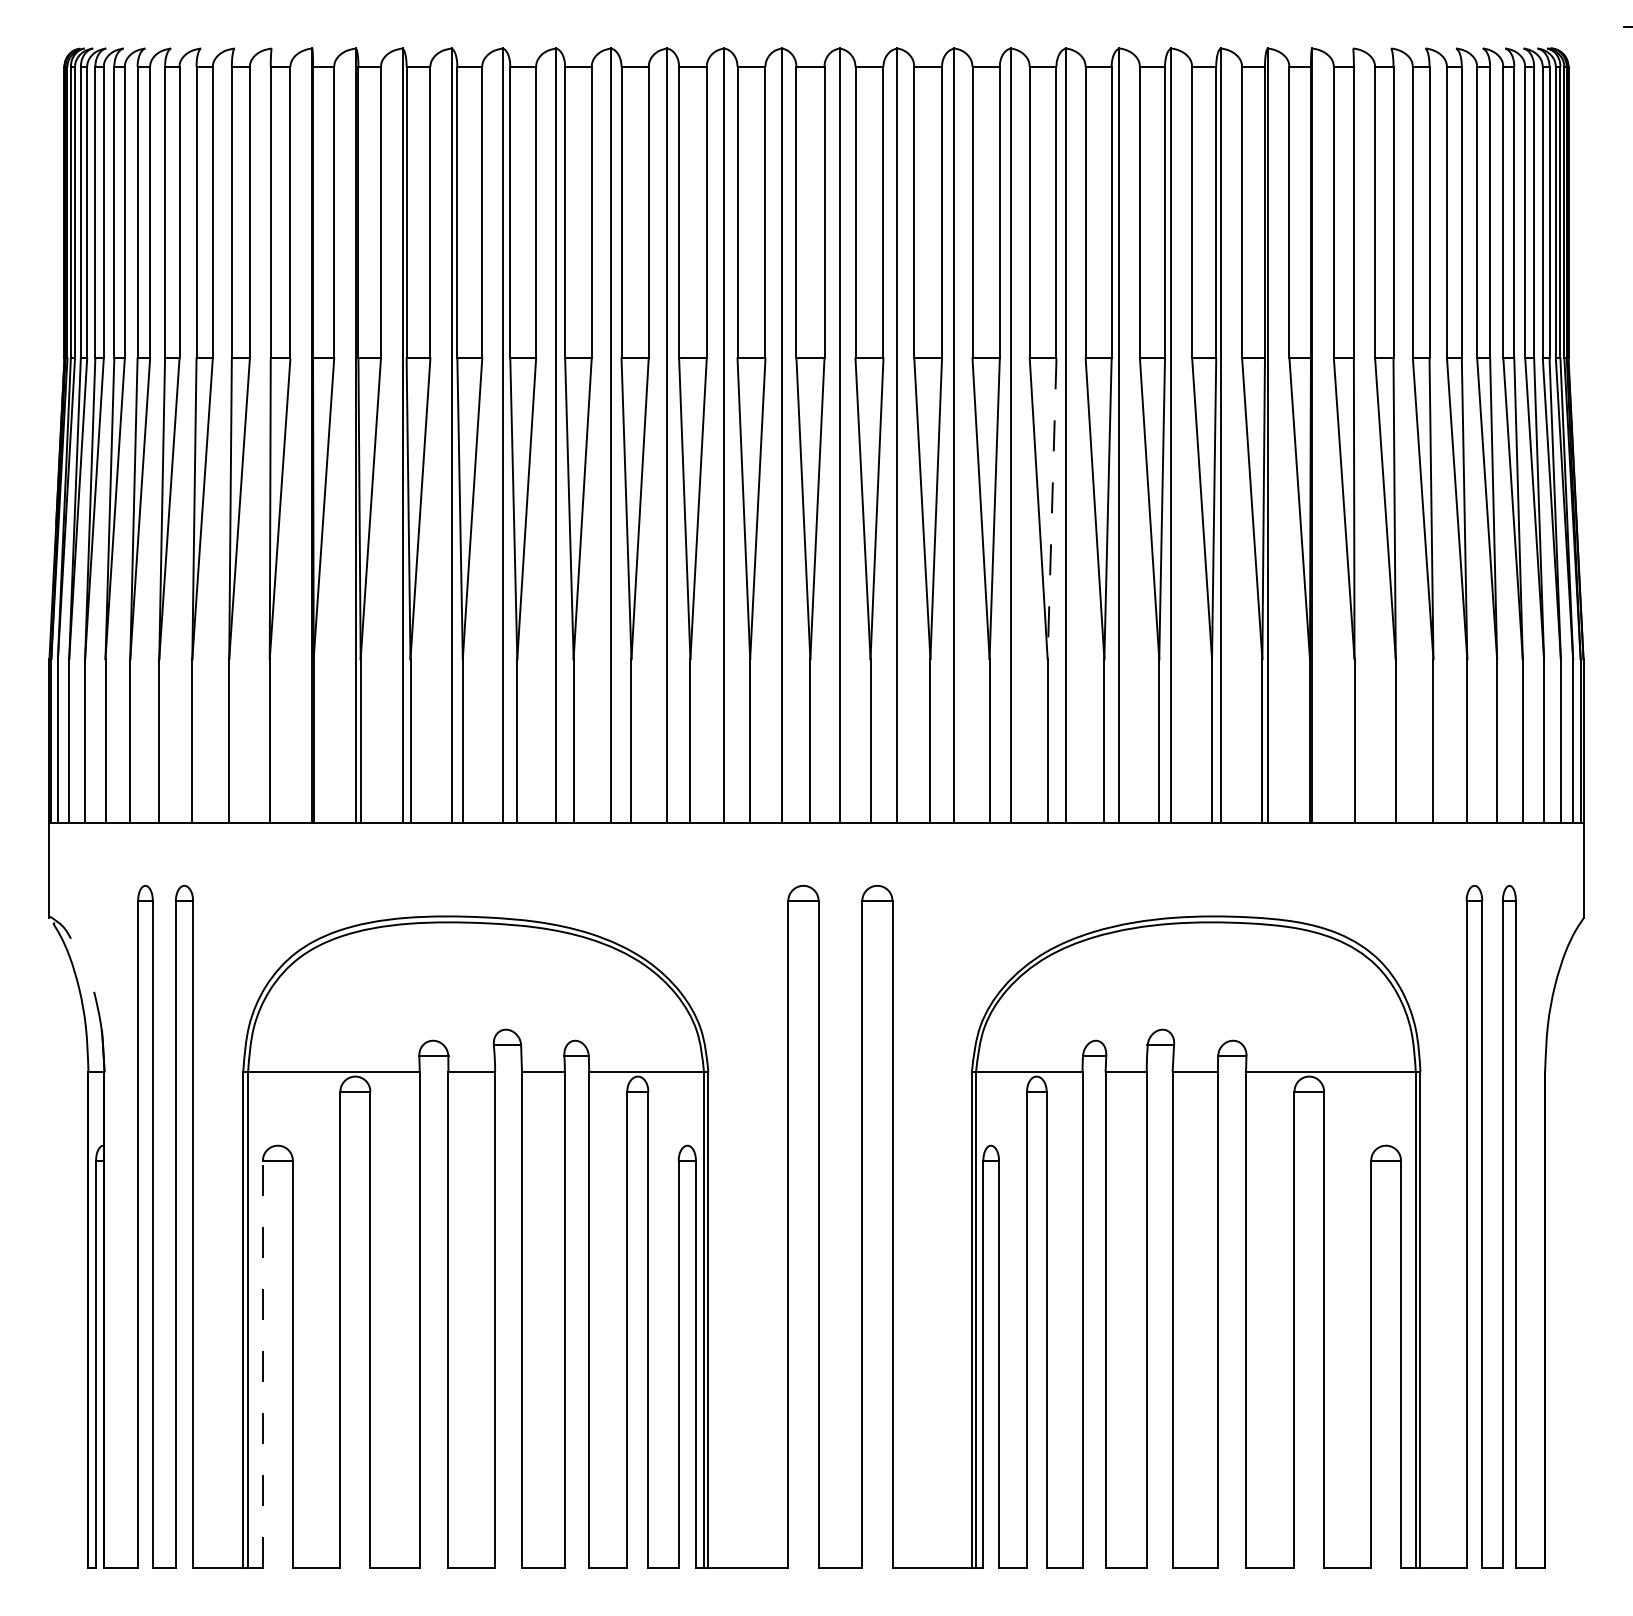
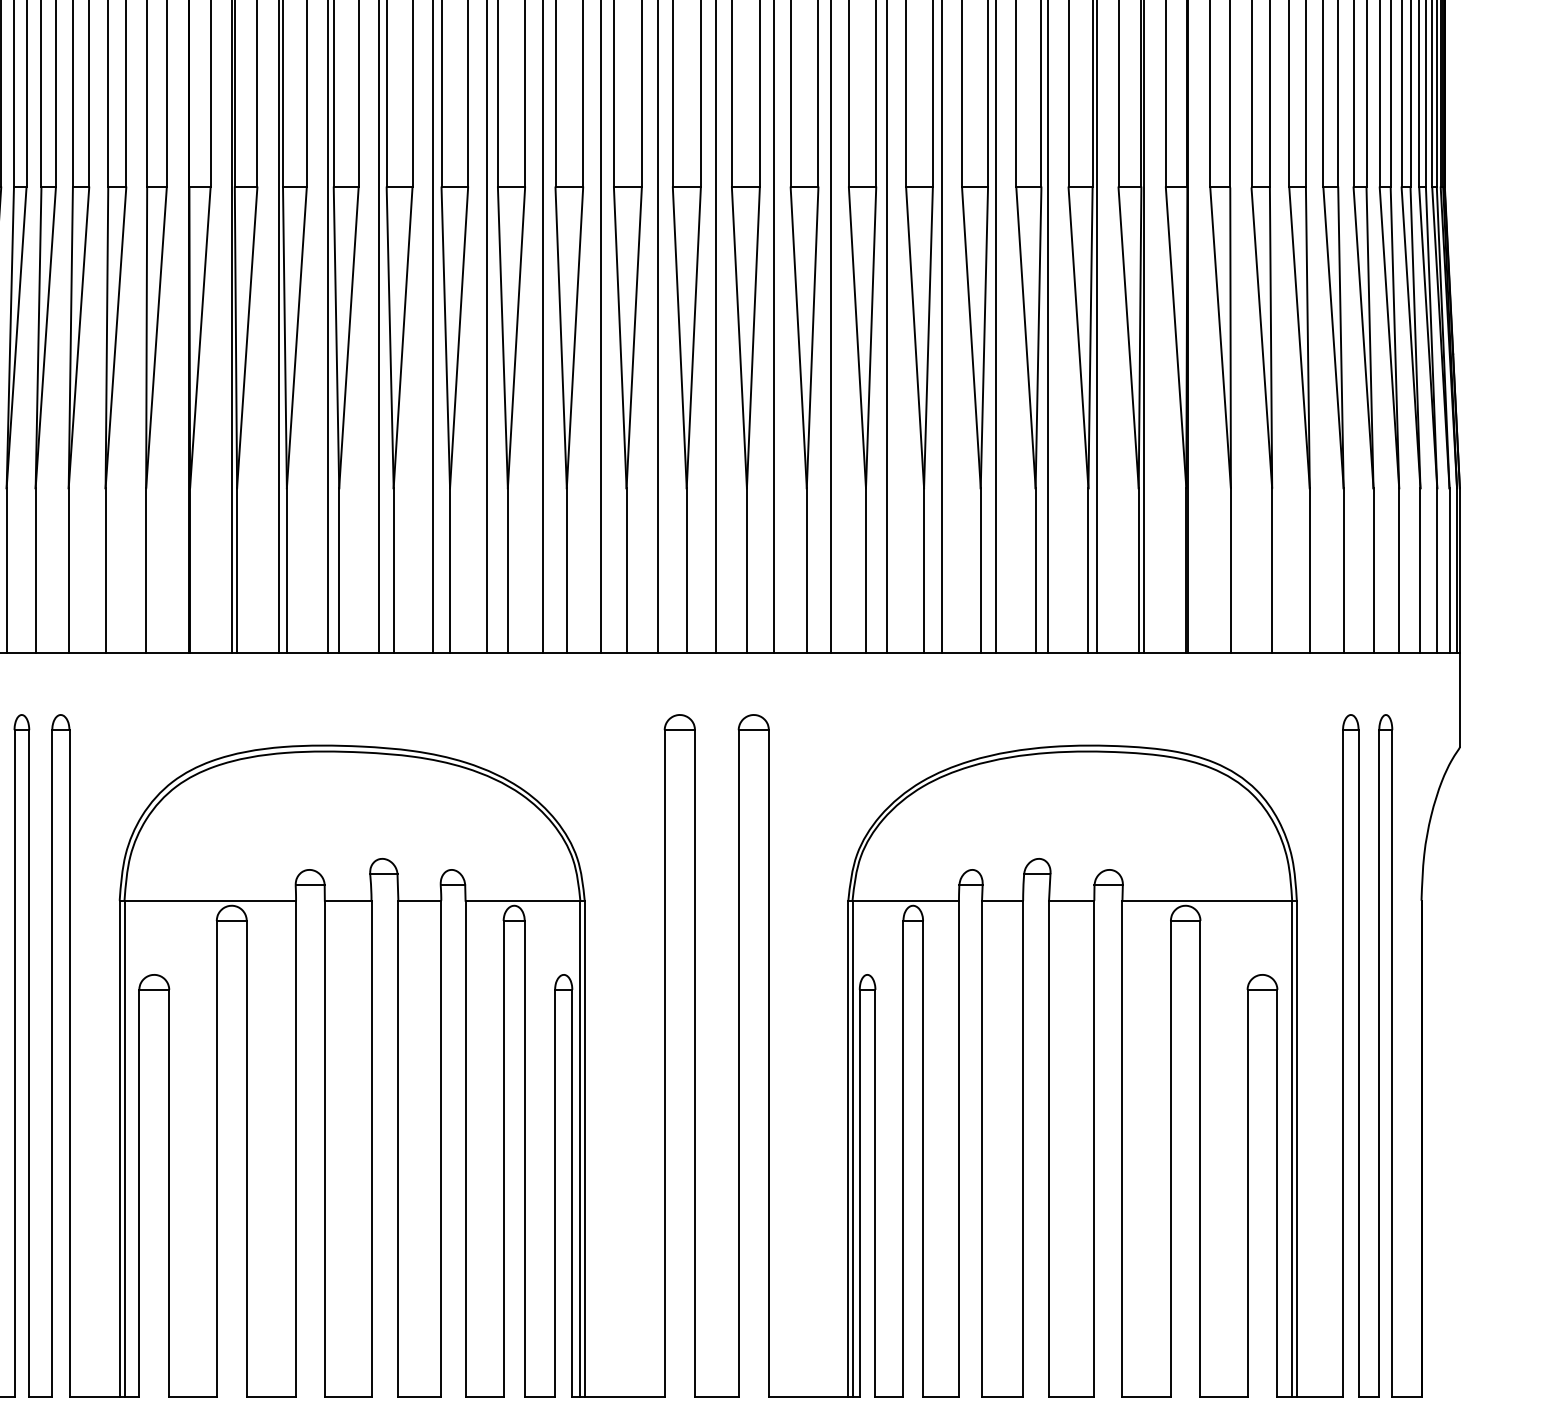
line: (1052, 509) -> (928, 338), dashed -> solid
line: (262, 1364) -> (138, 1193), dashed -> solid

